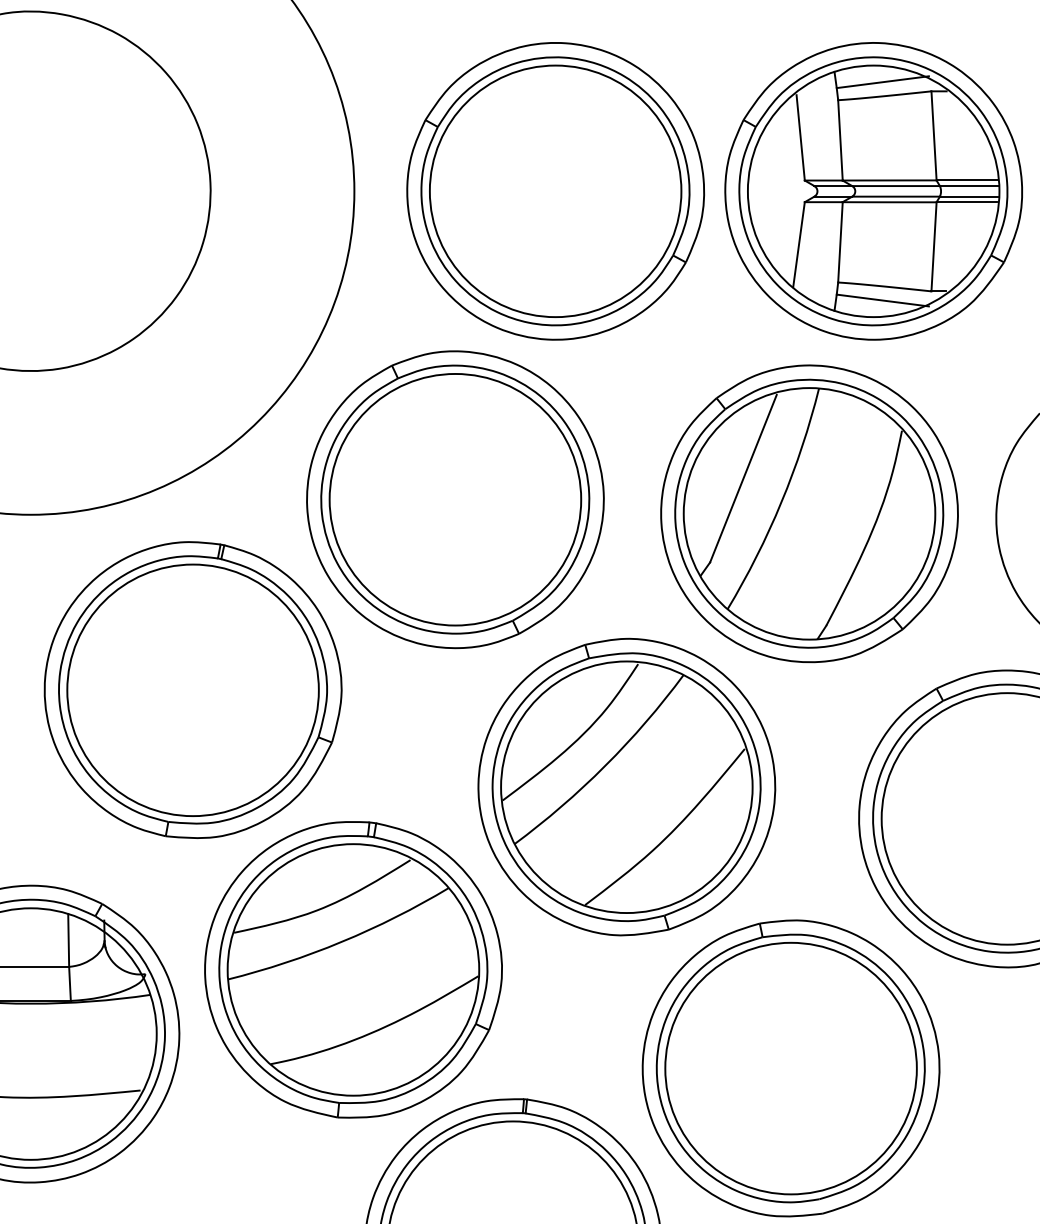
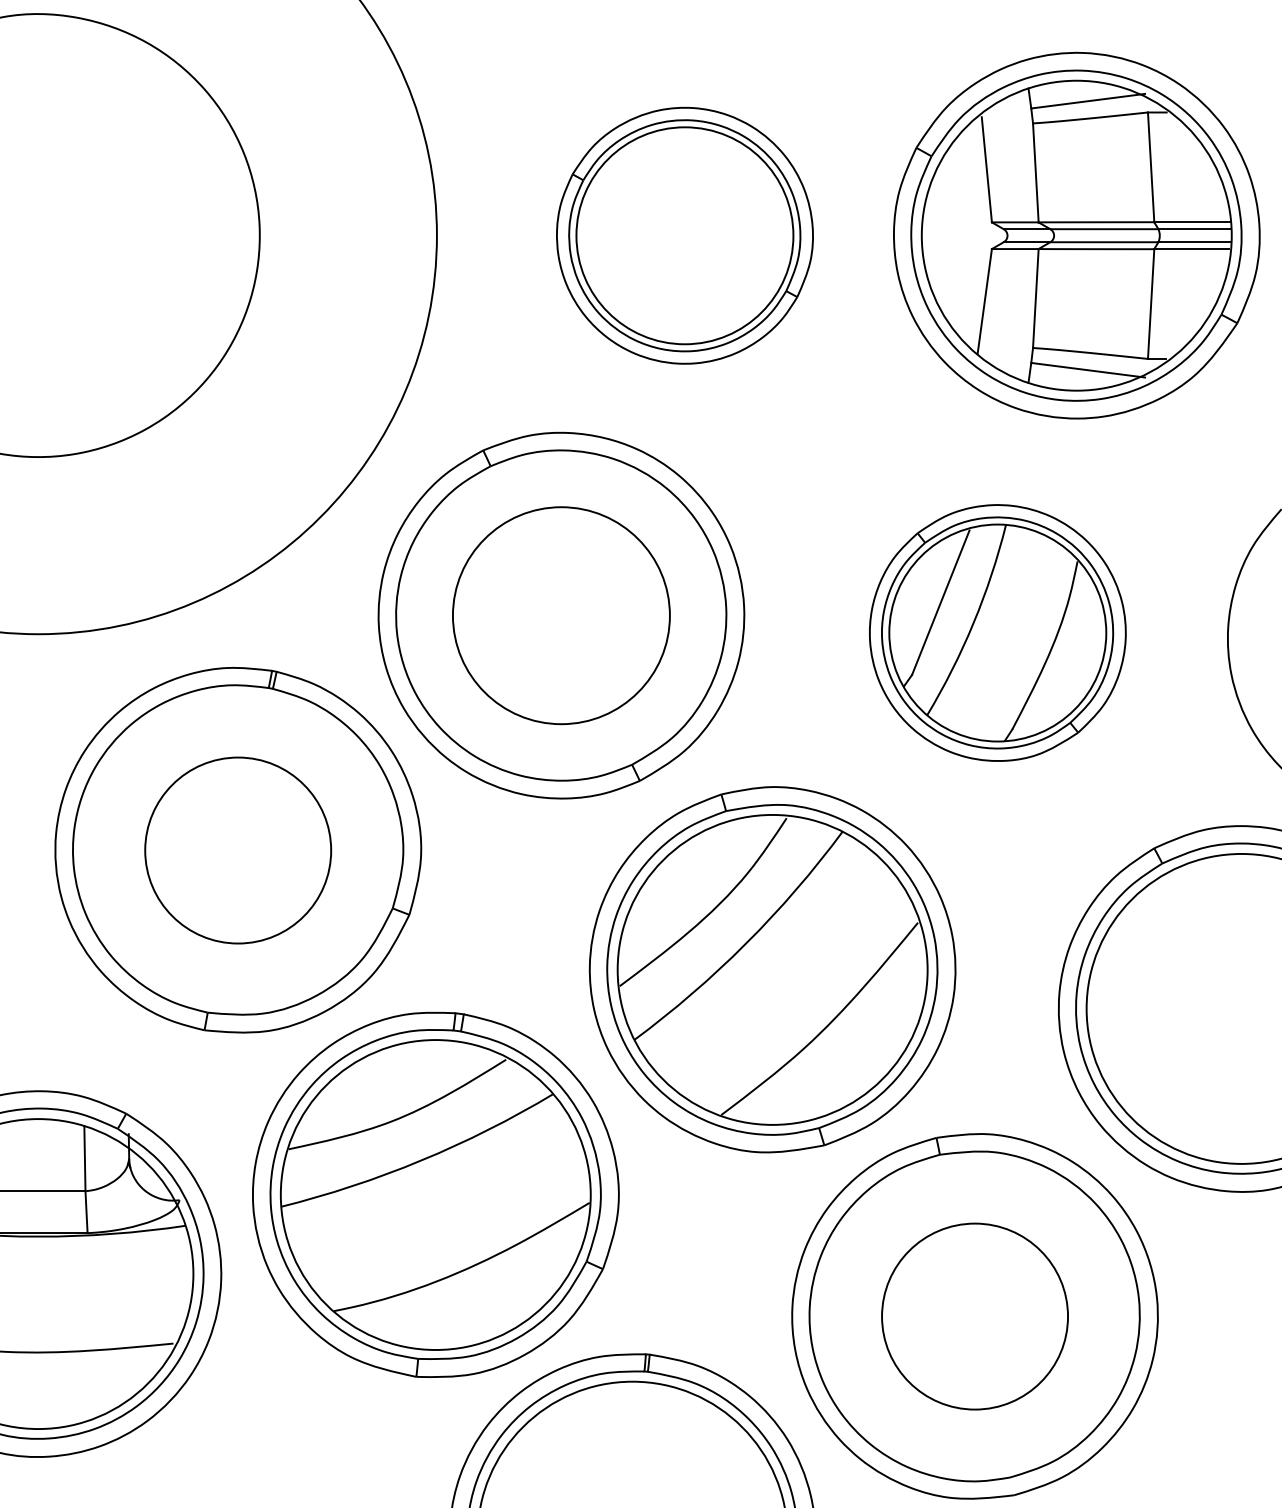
part: (555, 191) -> (684, 235), size x0.7
circle: (455, 499) -> (561, 615), size x0.7
part: (809, 513) -> (997, 632), size x0.7
circle: (193, 690) -> (238, 850), size x0.6
circle: (791, 1068) -> (975, 1316), size x0.6

